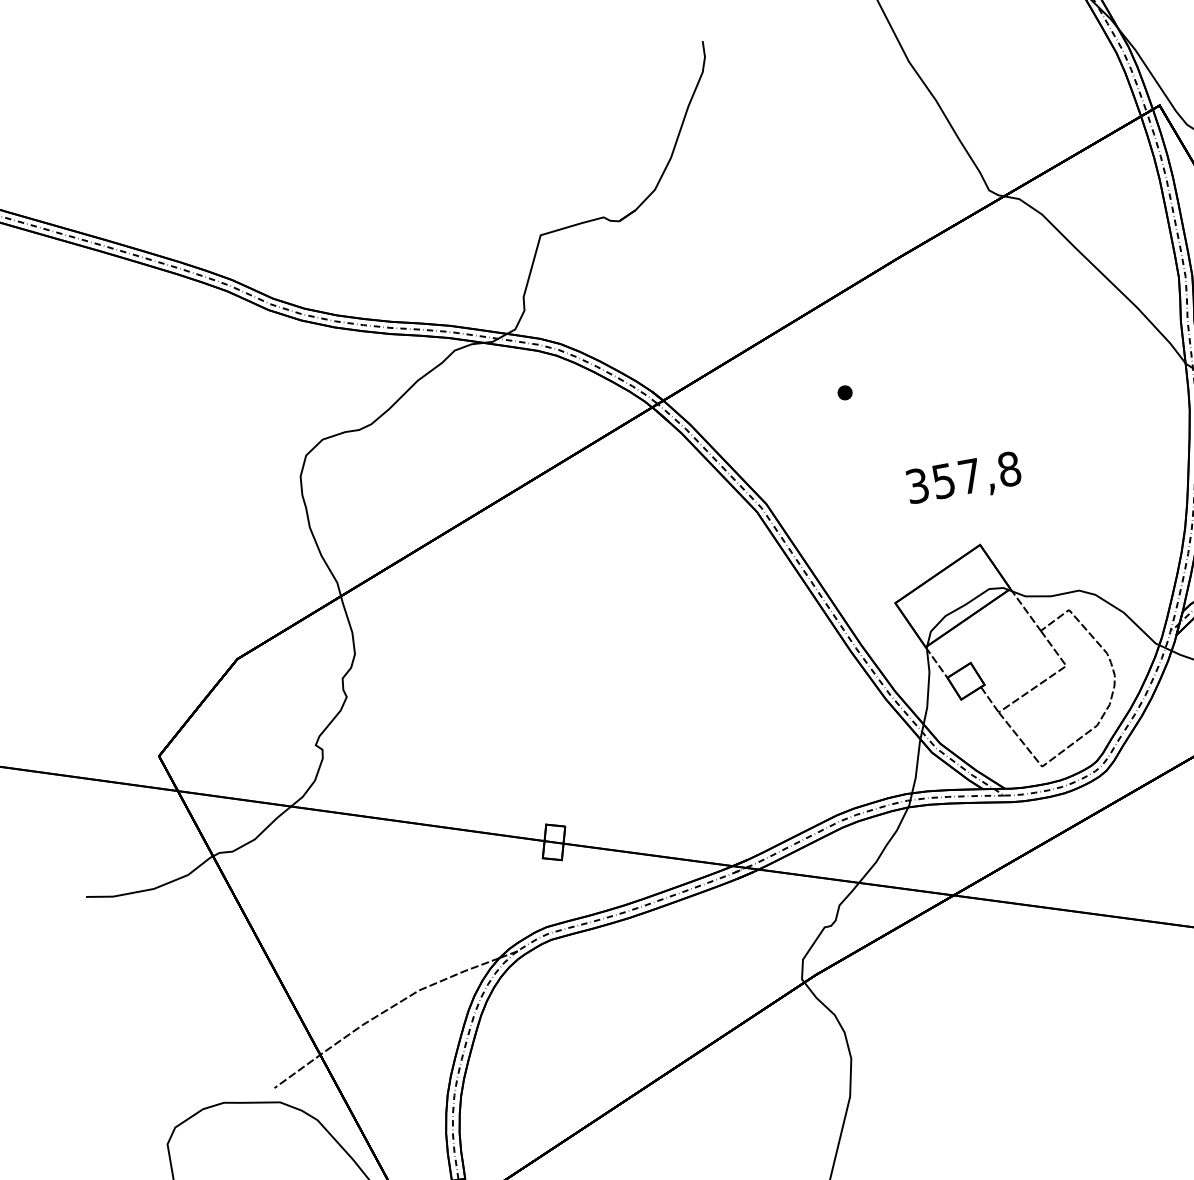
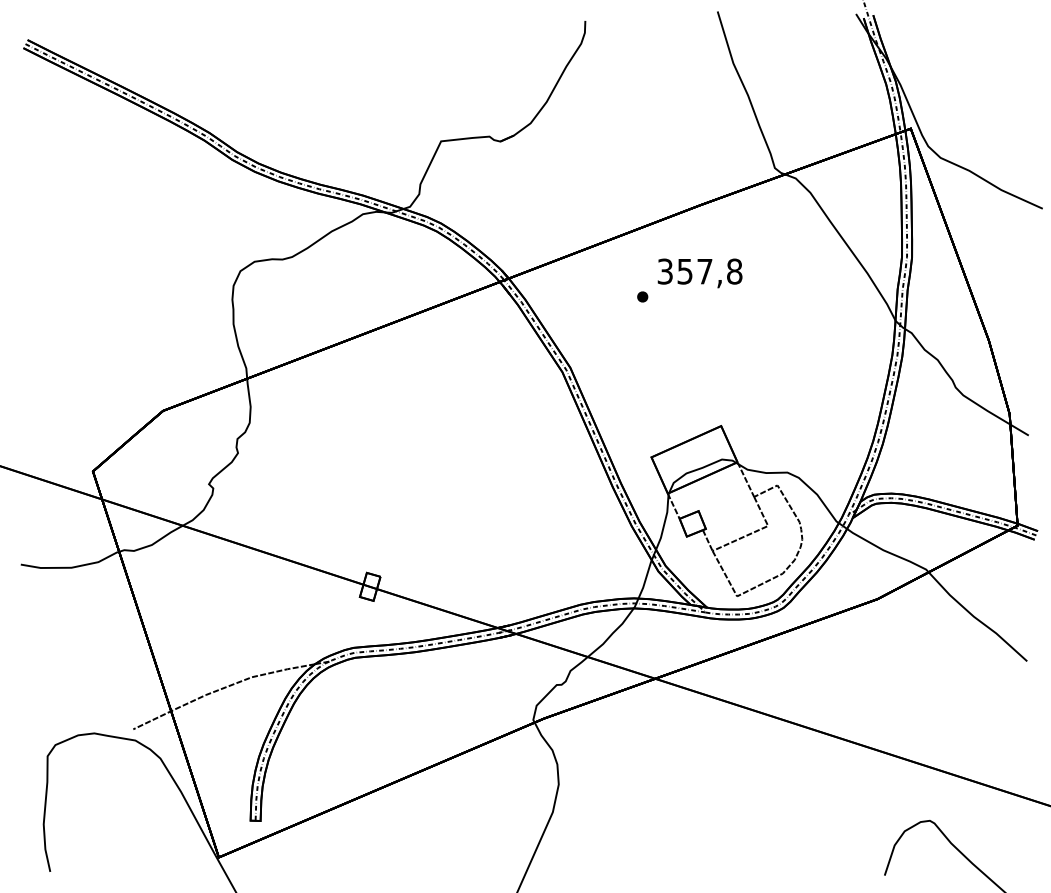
text: (963, 480) -> (699, 273), moved

